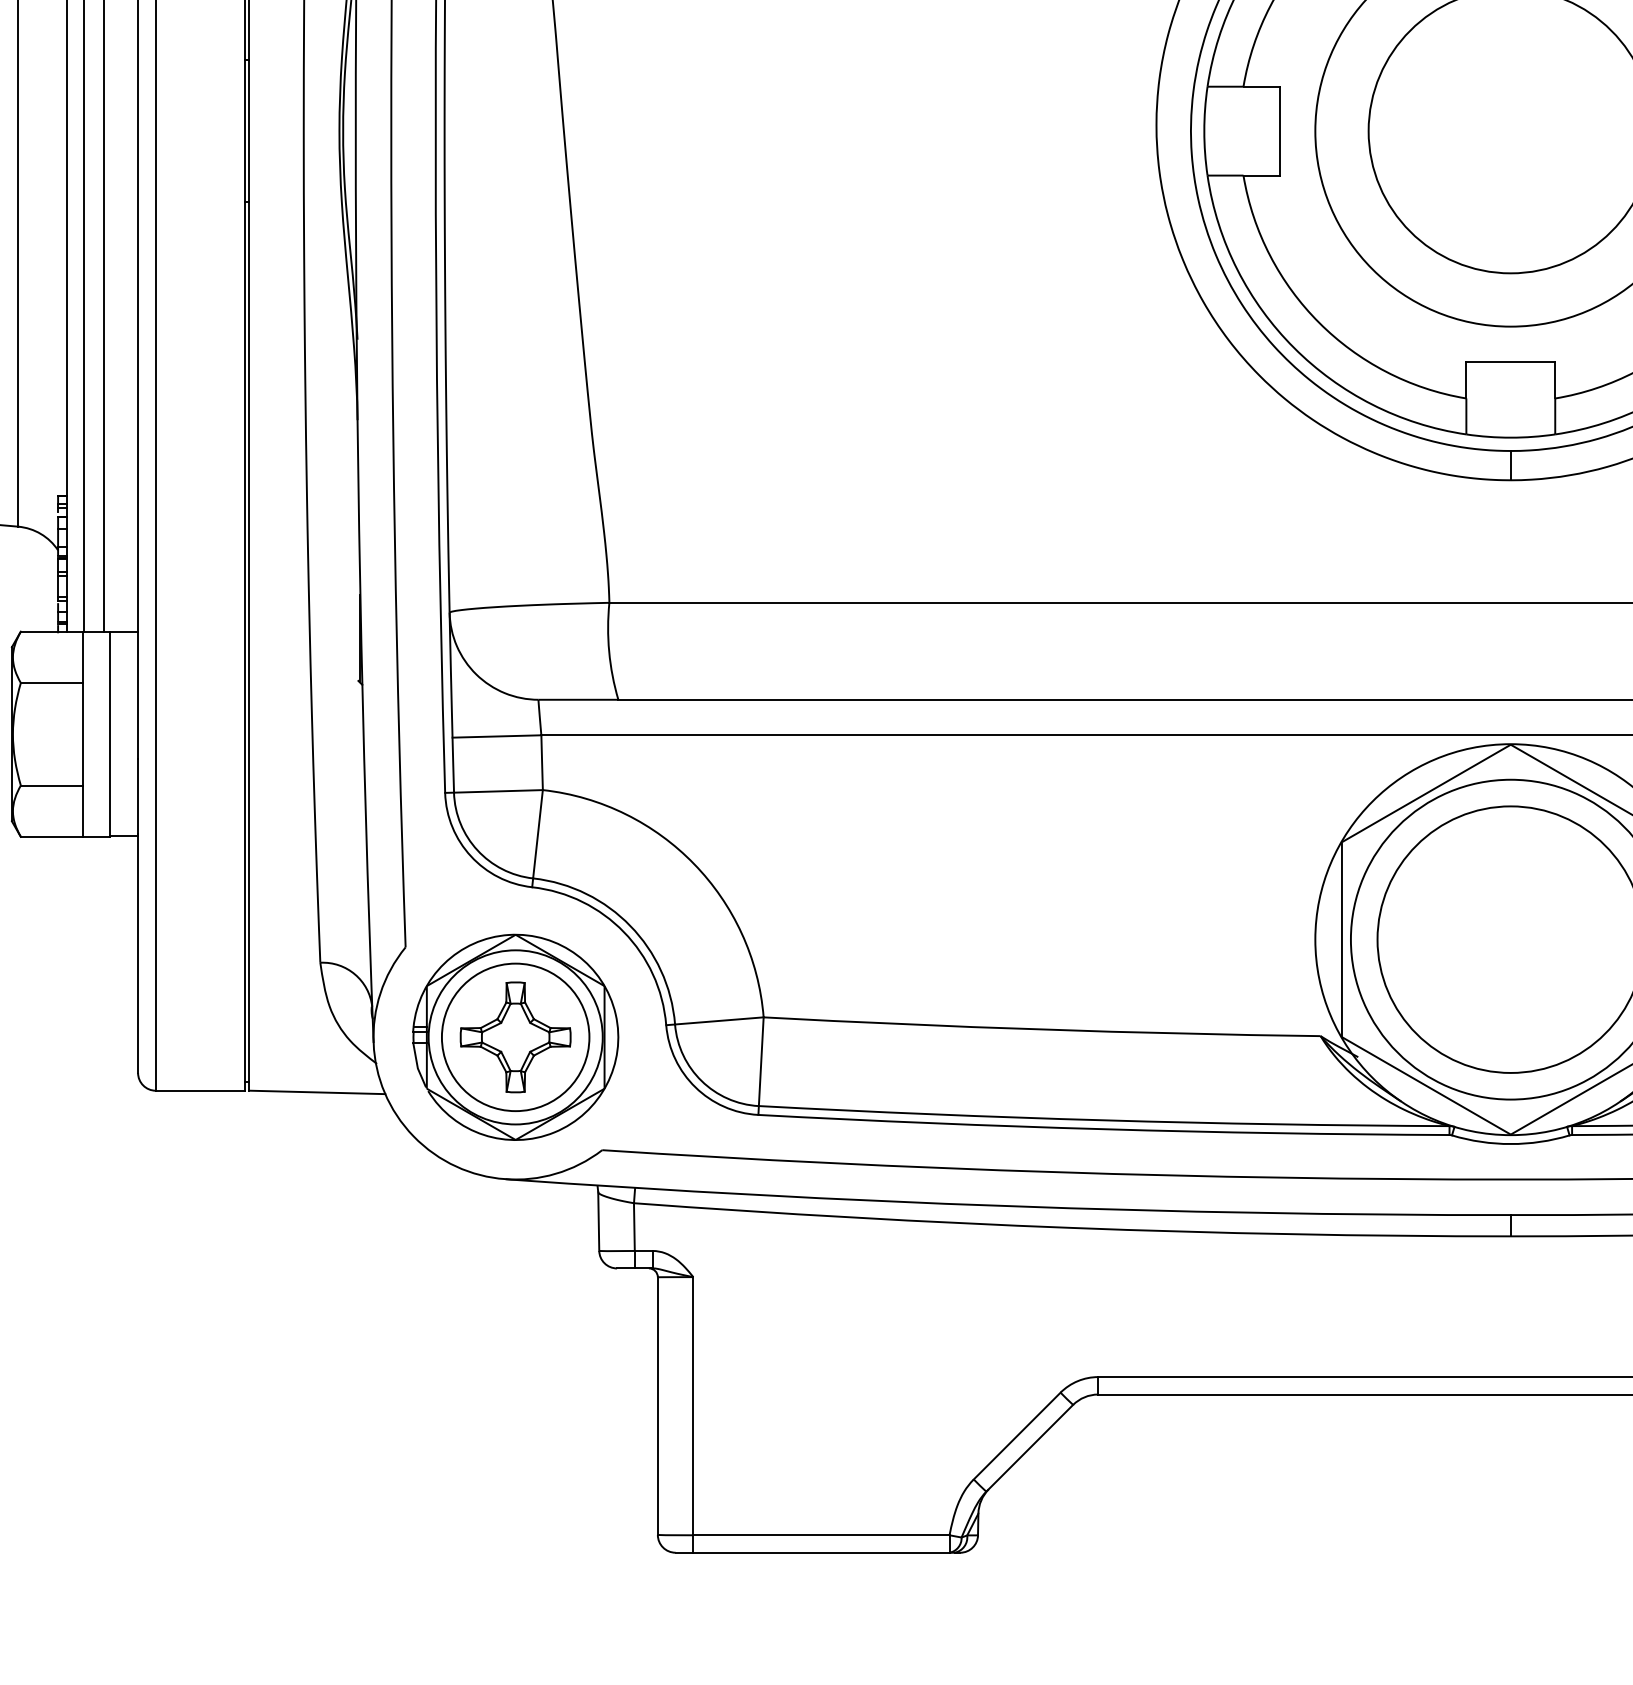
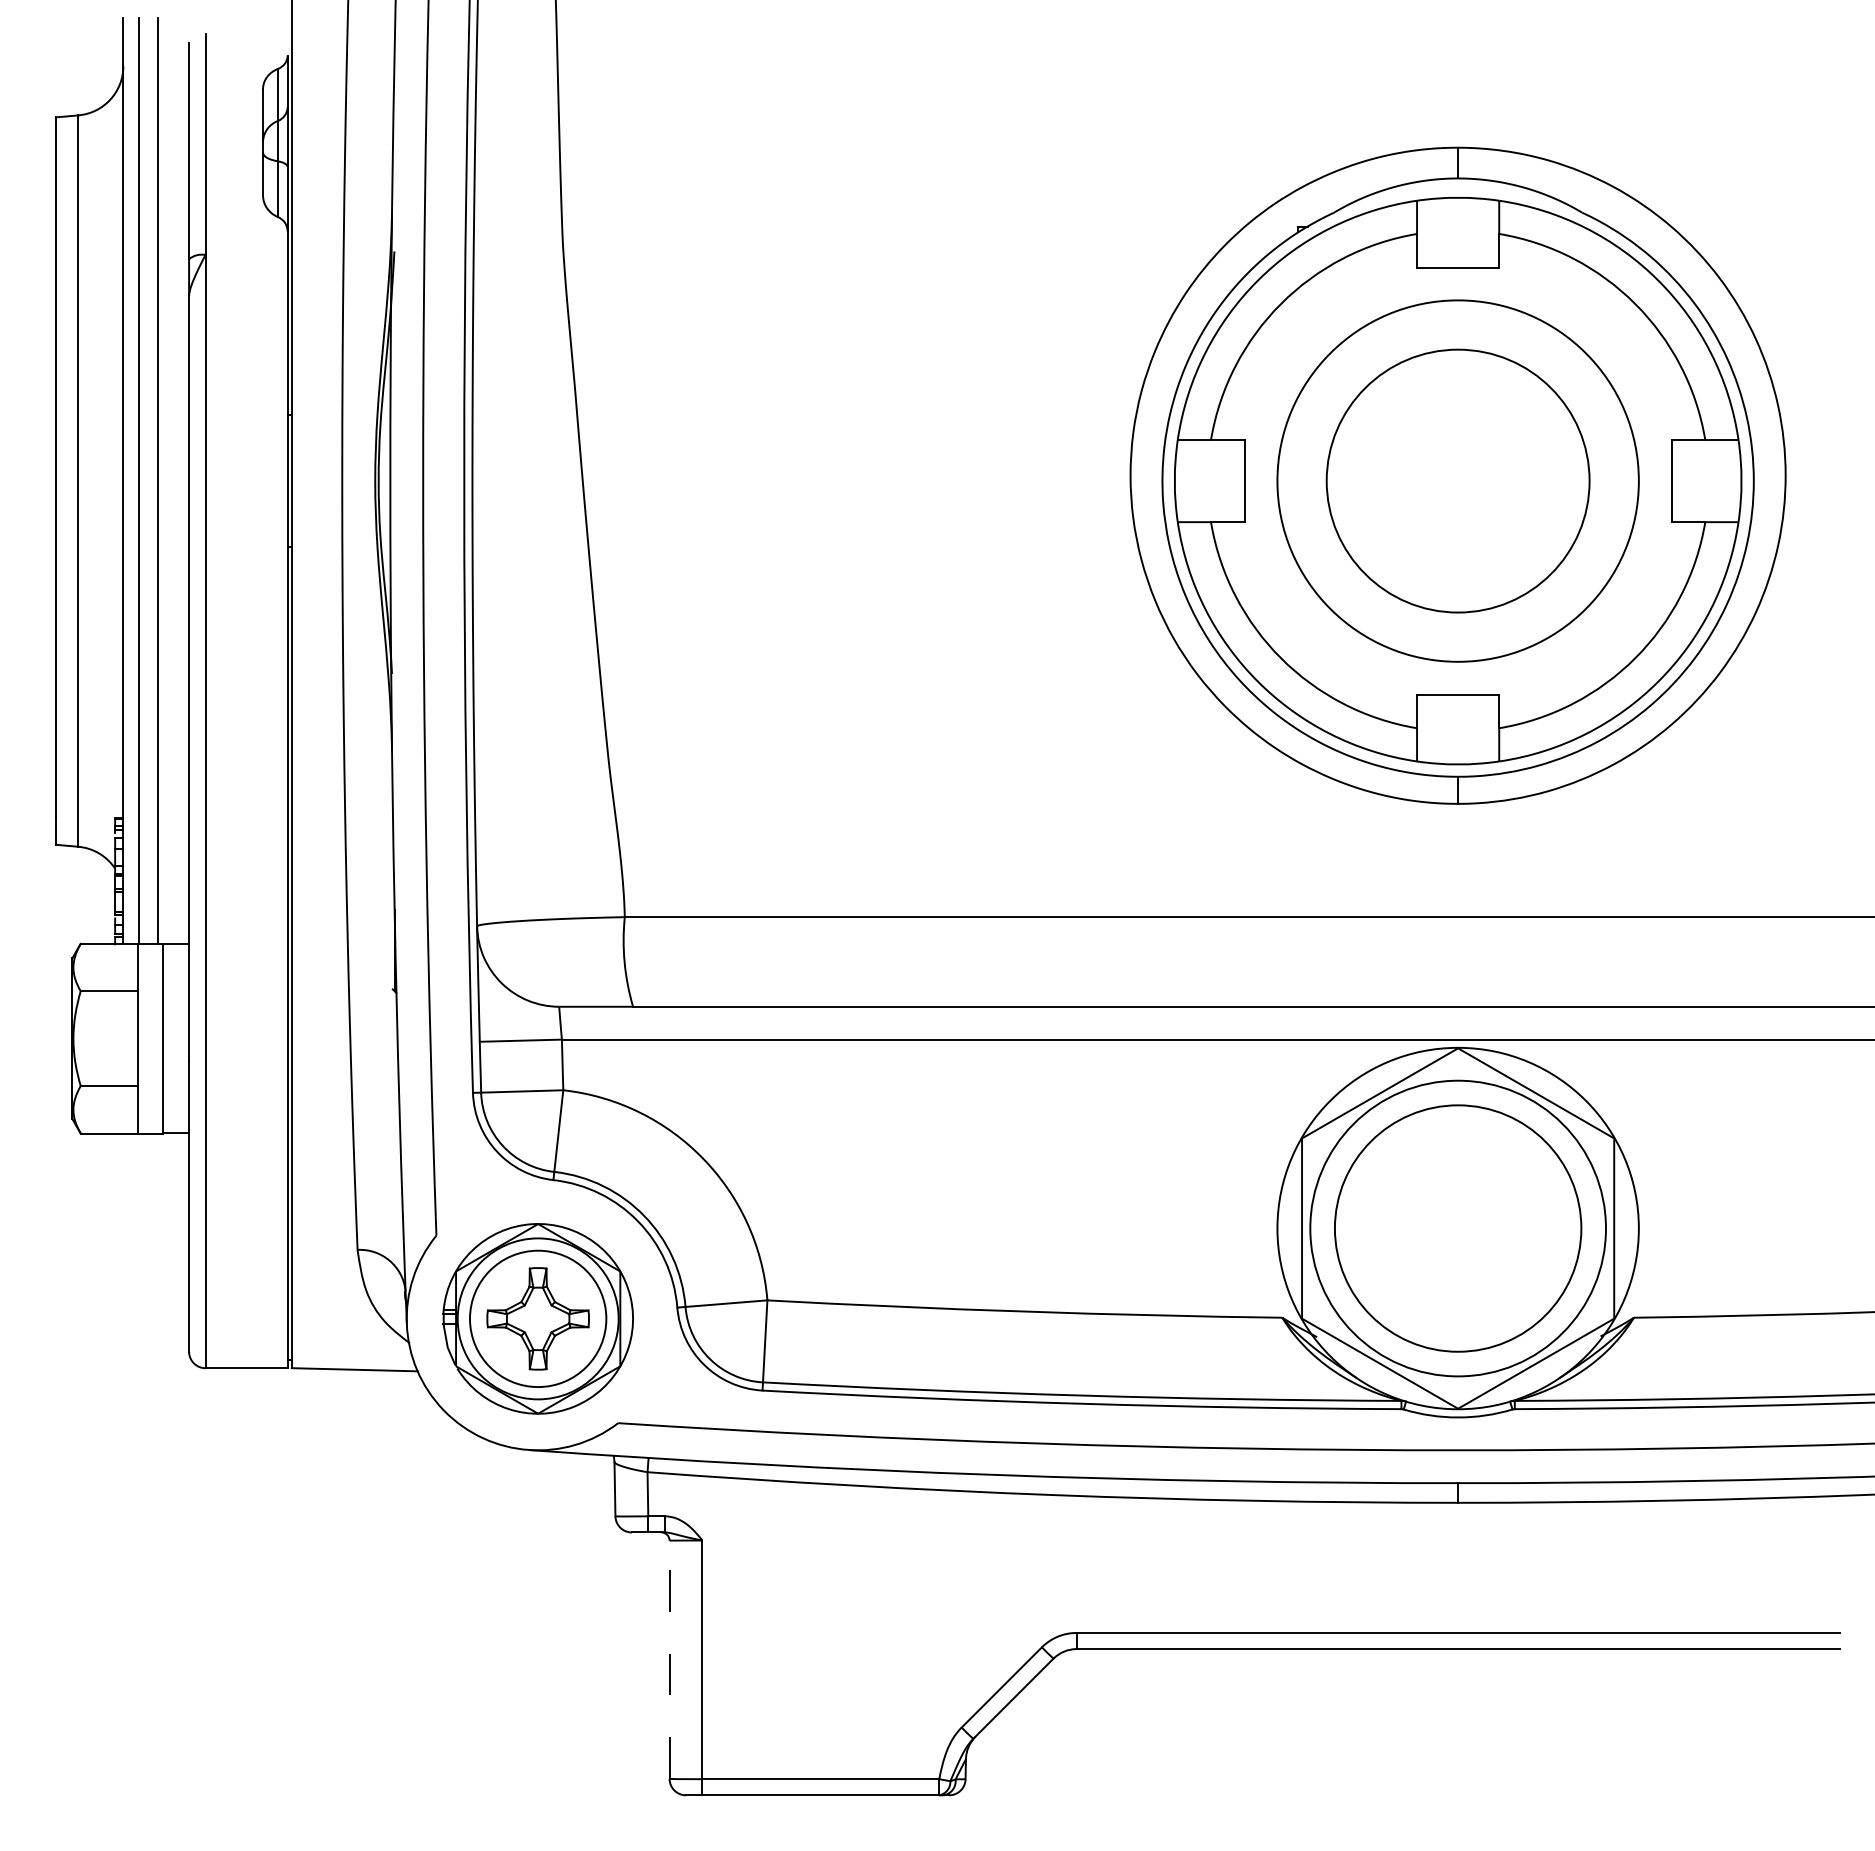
line: (657, 1405) -> (669, 1659), solid -> dashed

